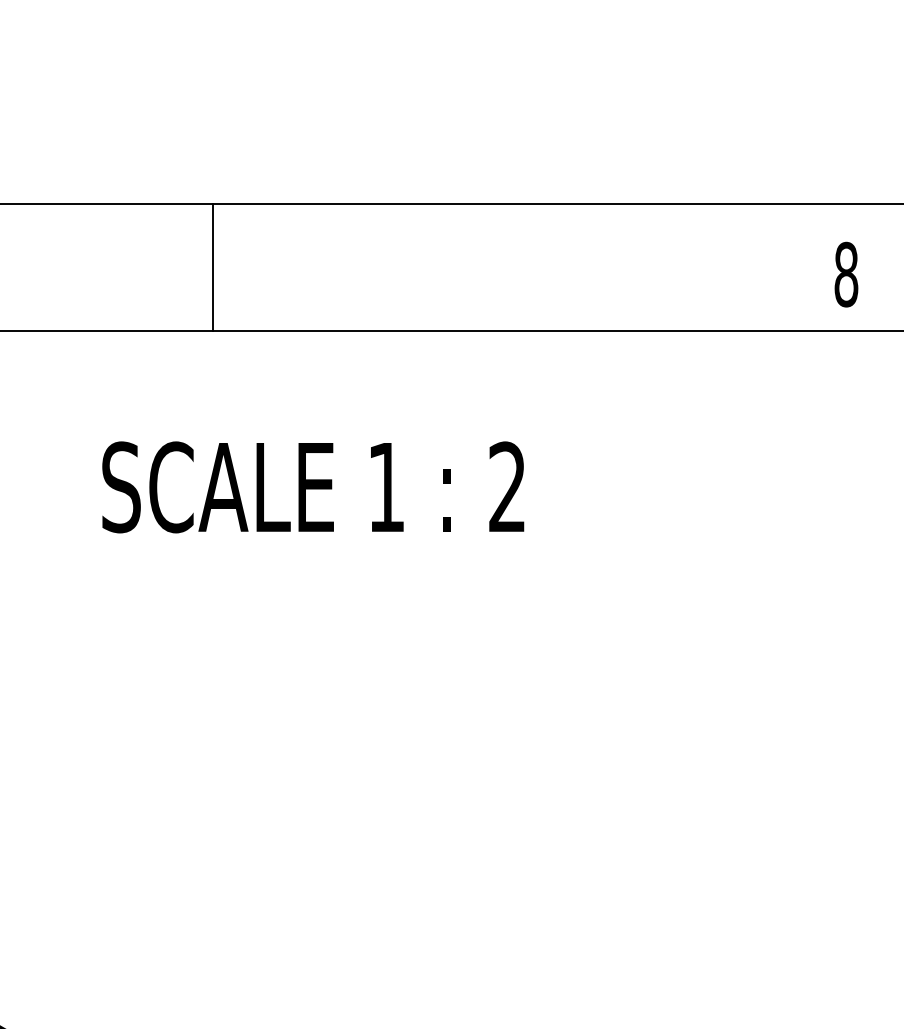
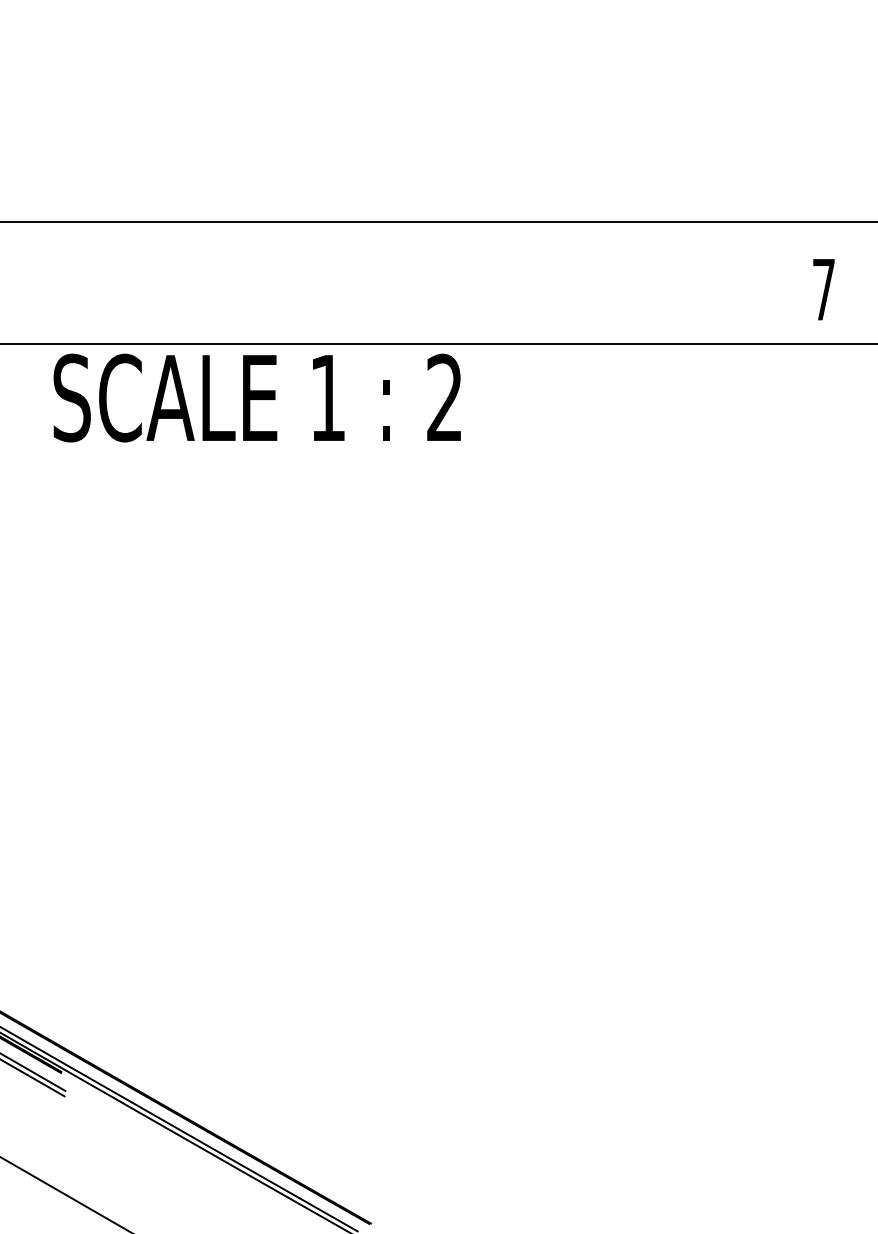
line: (213, 267) -> (212, 282), removed
text: (845, 274) -> (823, 289), 8 -> 7
text: (312, 486) -> (256, 397), moved

